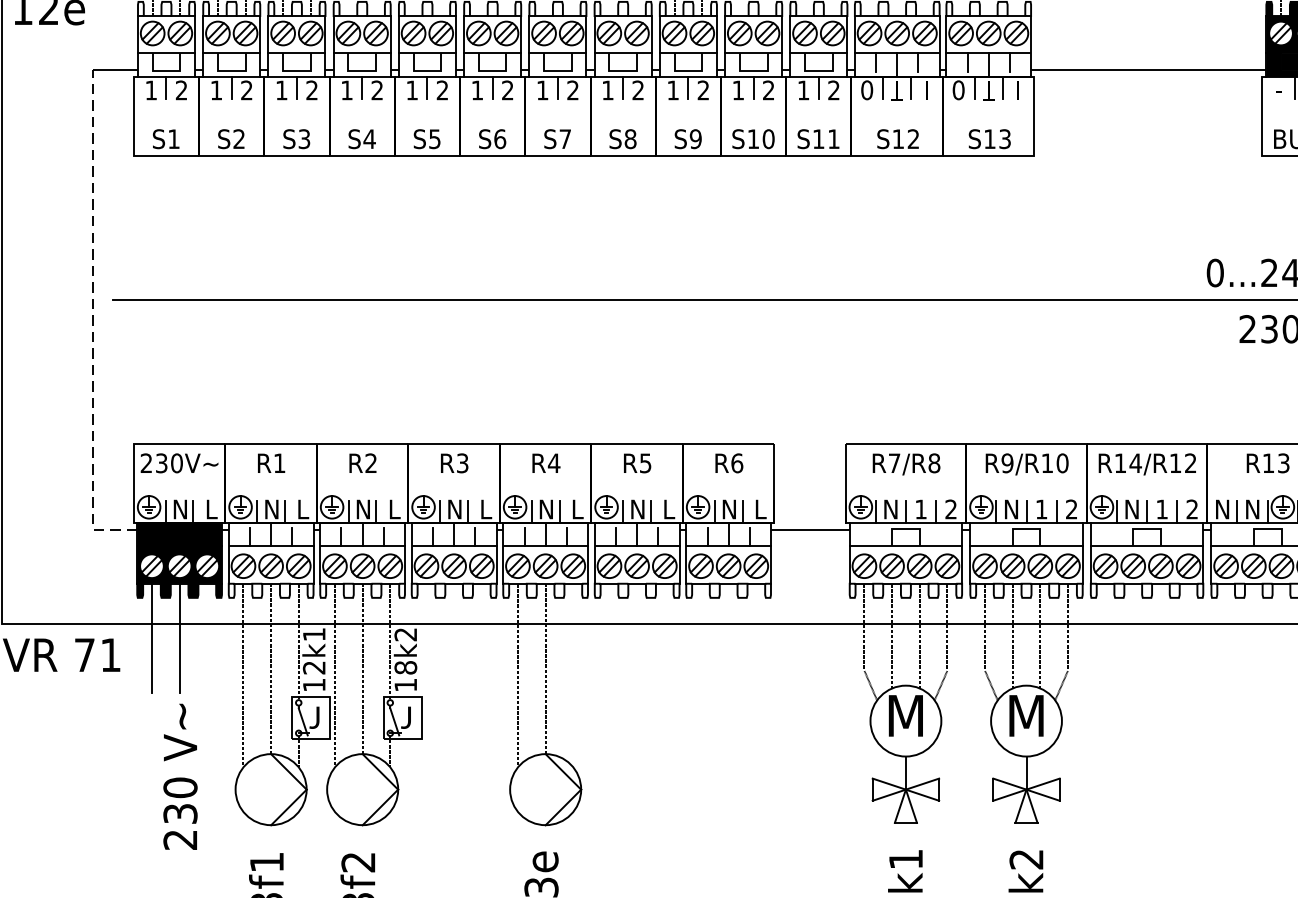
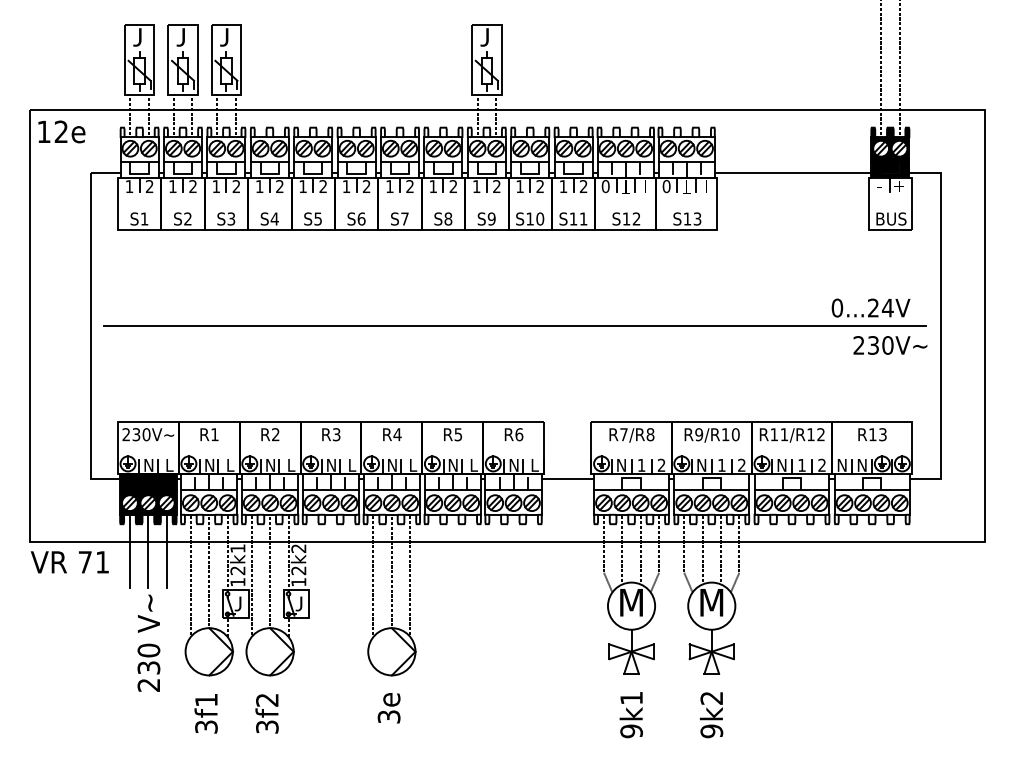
line: (92, 321) -> (90, 340), dashed -> solid
text: (1135, 463) -> (784, 434), R14/R12 -> R11/R12
line: (206, 637) -> (166, 550), added
text: (405, 667) -> (298, 570), 18k2 -> 12k2
line: (573, 674) -> (410, 575), added

